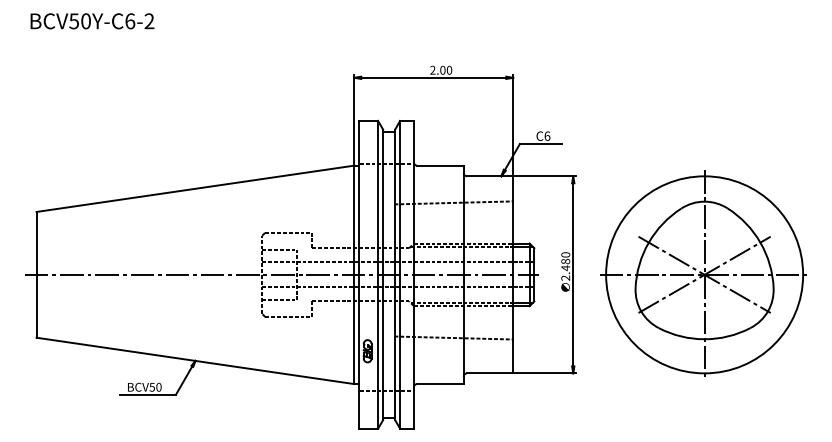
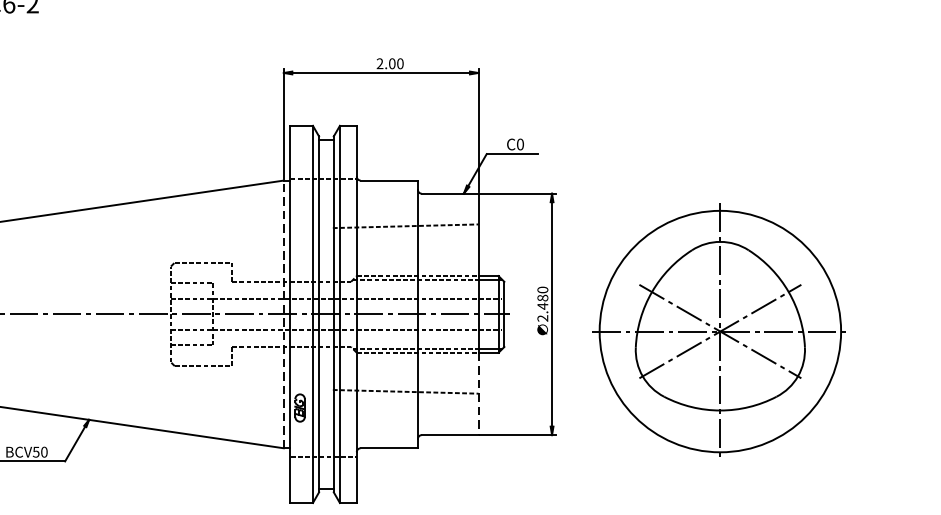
text: (547, 135) -> (520, 143), C6 -> C0
part: (703, 273) -> (719, 329), moved
line: (354, 274) -> (283, 313), solid -> dashed
line: (513, 339) -> (478, 393), solid -> dashed

